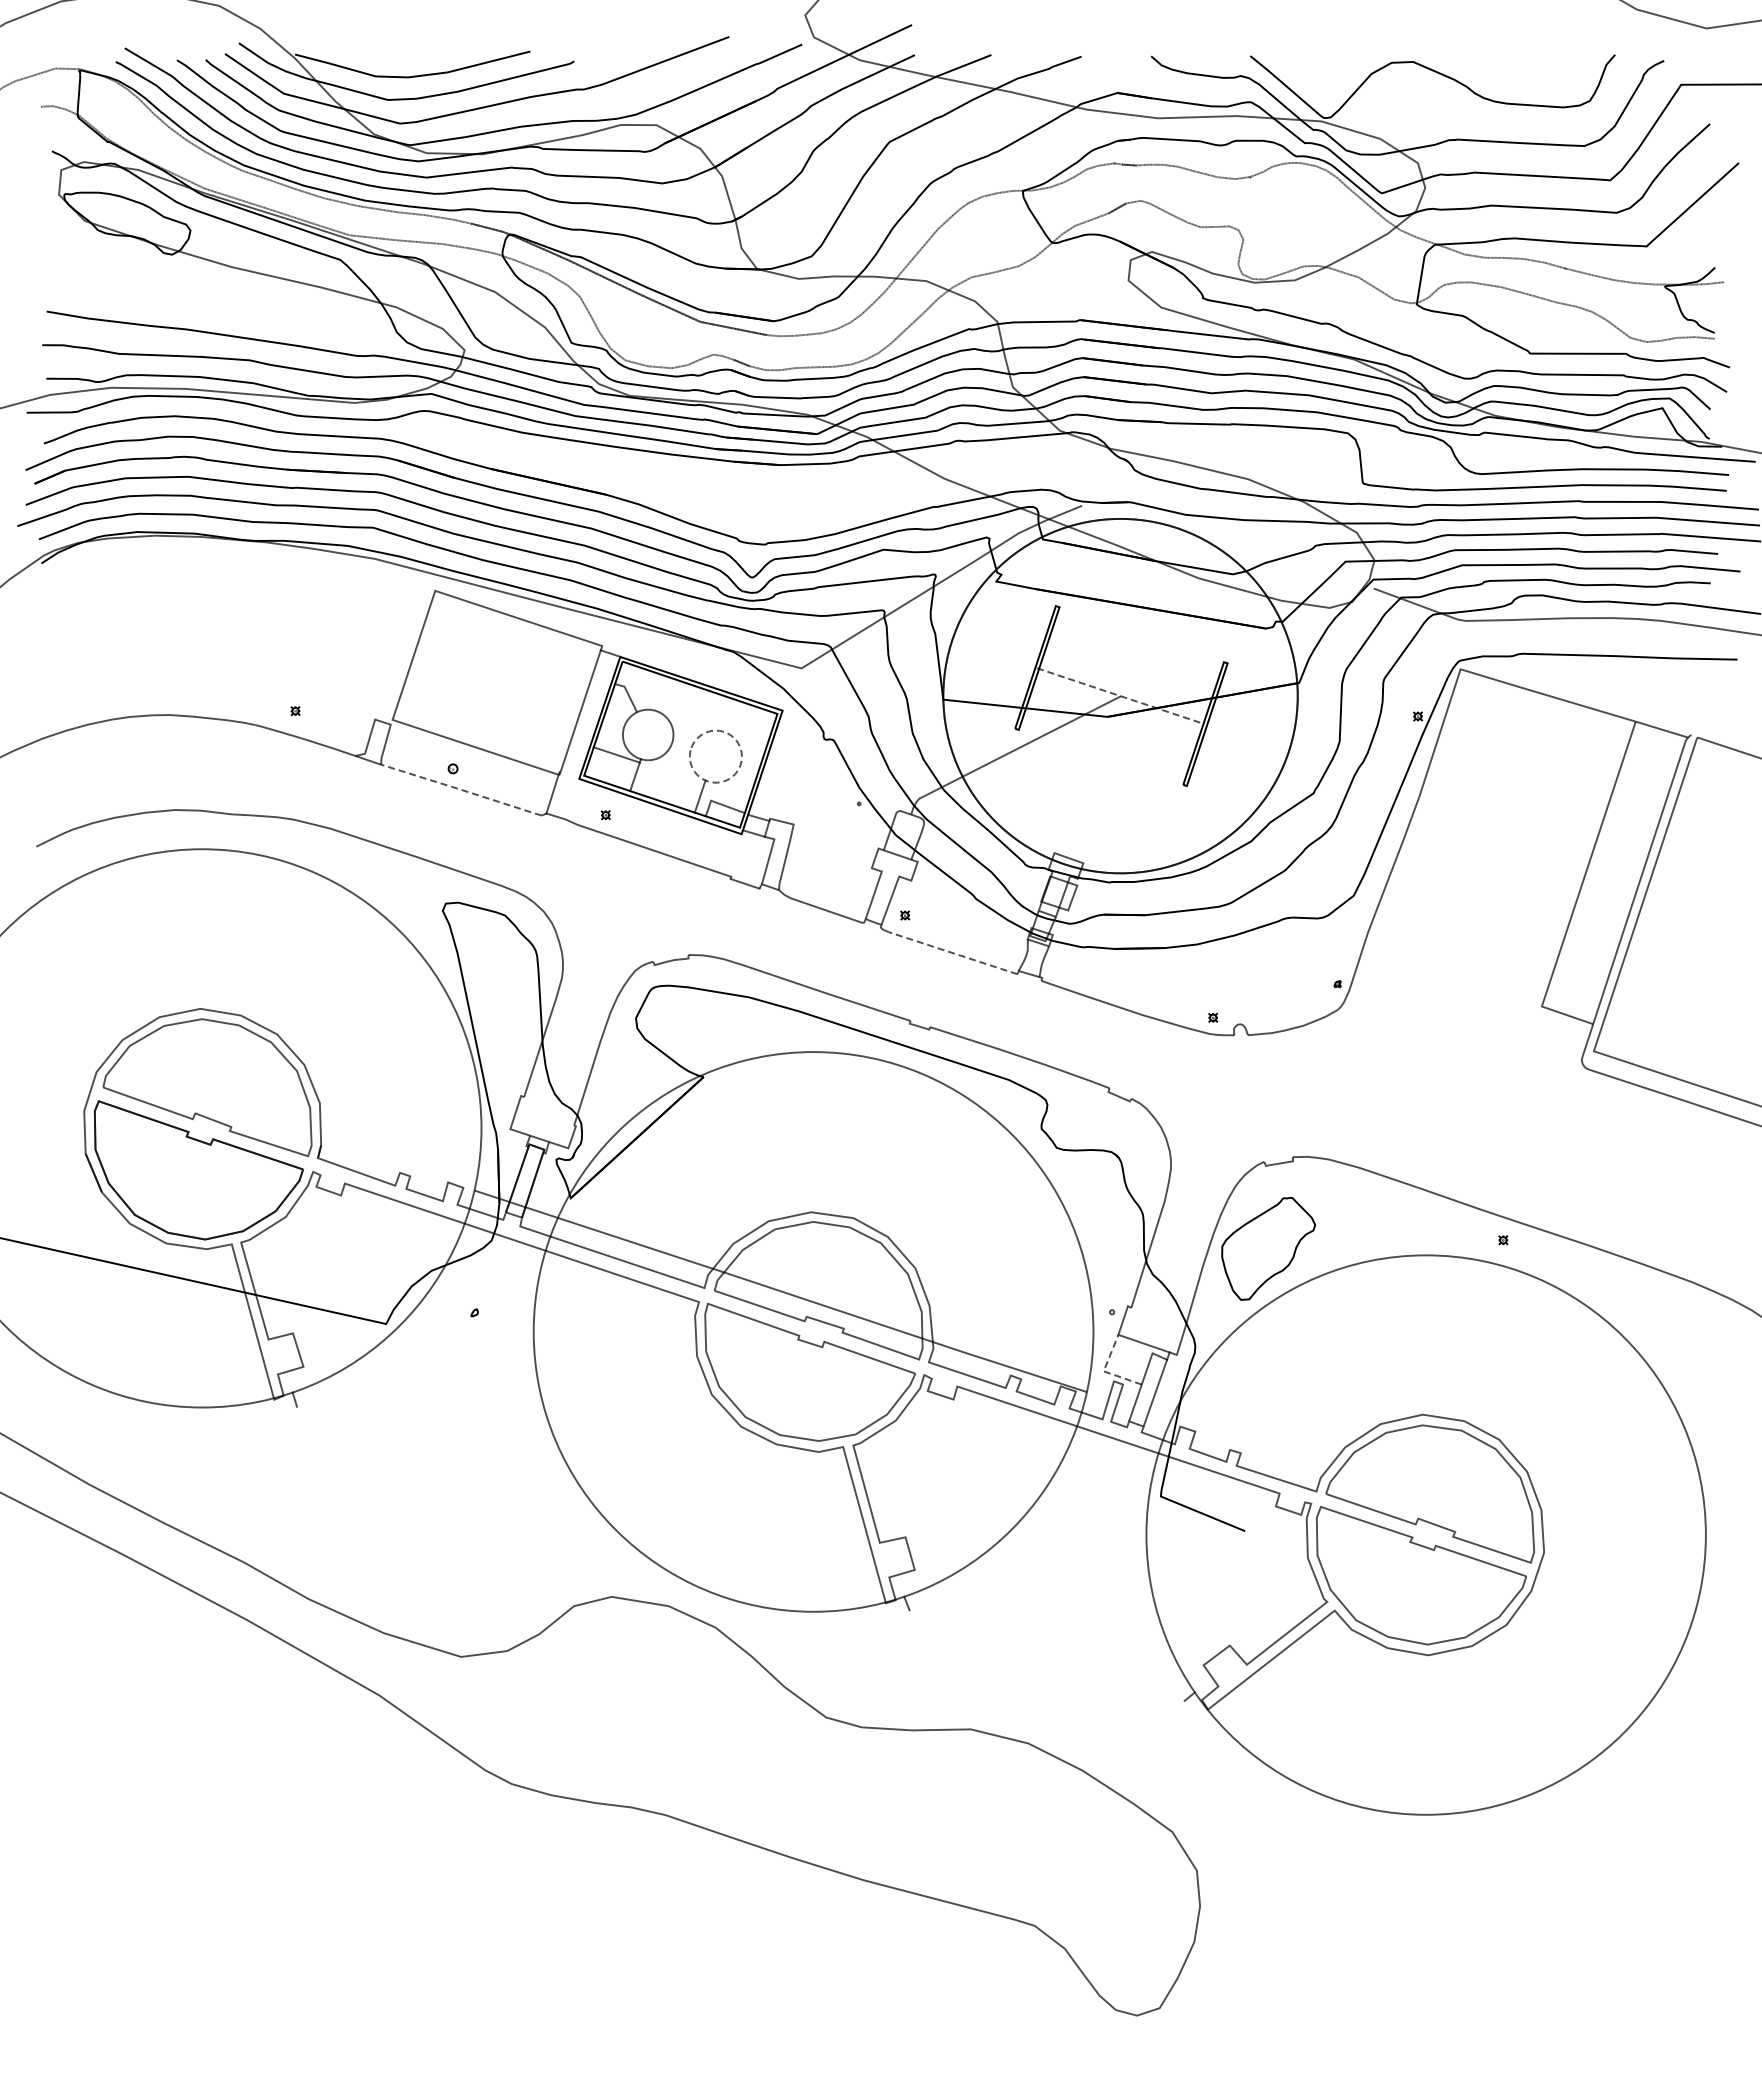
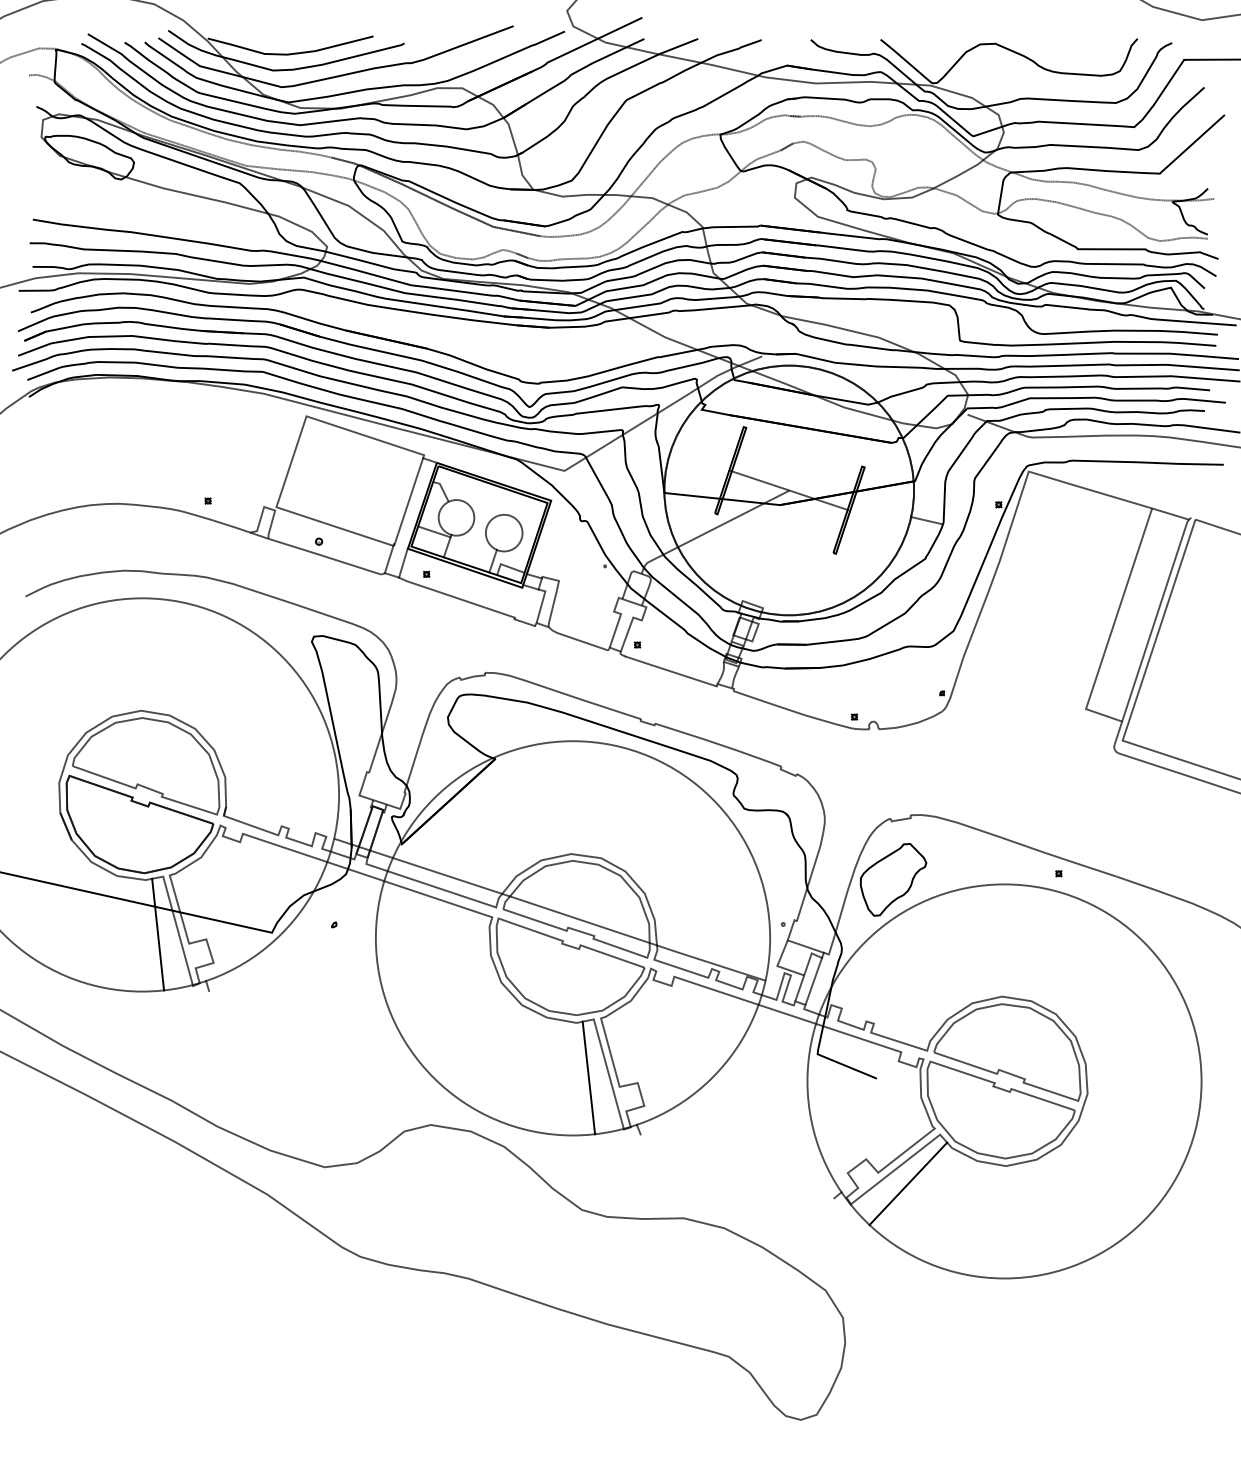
line: (1121, 696) -> (789, 490), dashed -> solid
line: (1315, 738) -> (926, 520), added
circle: (715, 756) -> (503, 533), dashed -> solid
line: (461, 789) -> (325, 556), dashed -> solid
line: (572, 798) -> (403, 562), added
line: (953, 953) -> (671, 671), dashed -> solid
line: (224, 1326) -> (158, 934), added
line: (1103, 1371) -> (777, 966), dashed -> solid
line: (835, 1530) -> (588, 1078), added
line: (1289, 1679) -> (908, 1183), added

